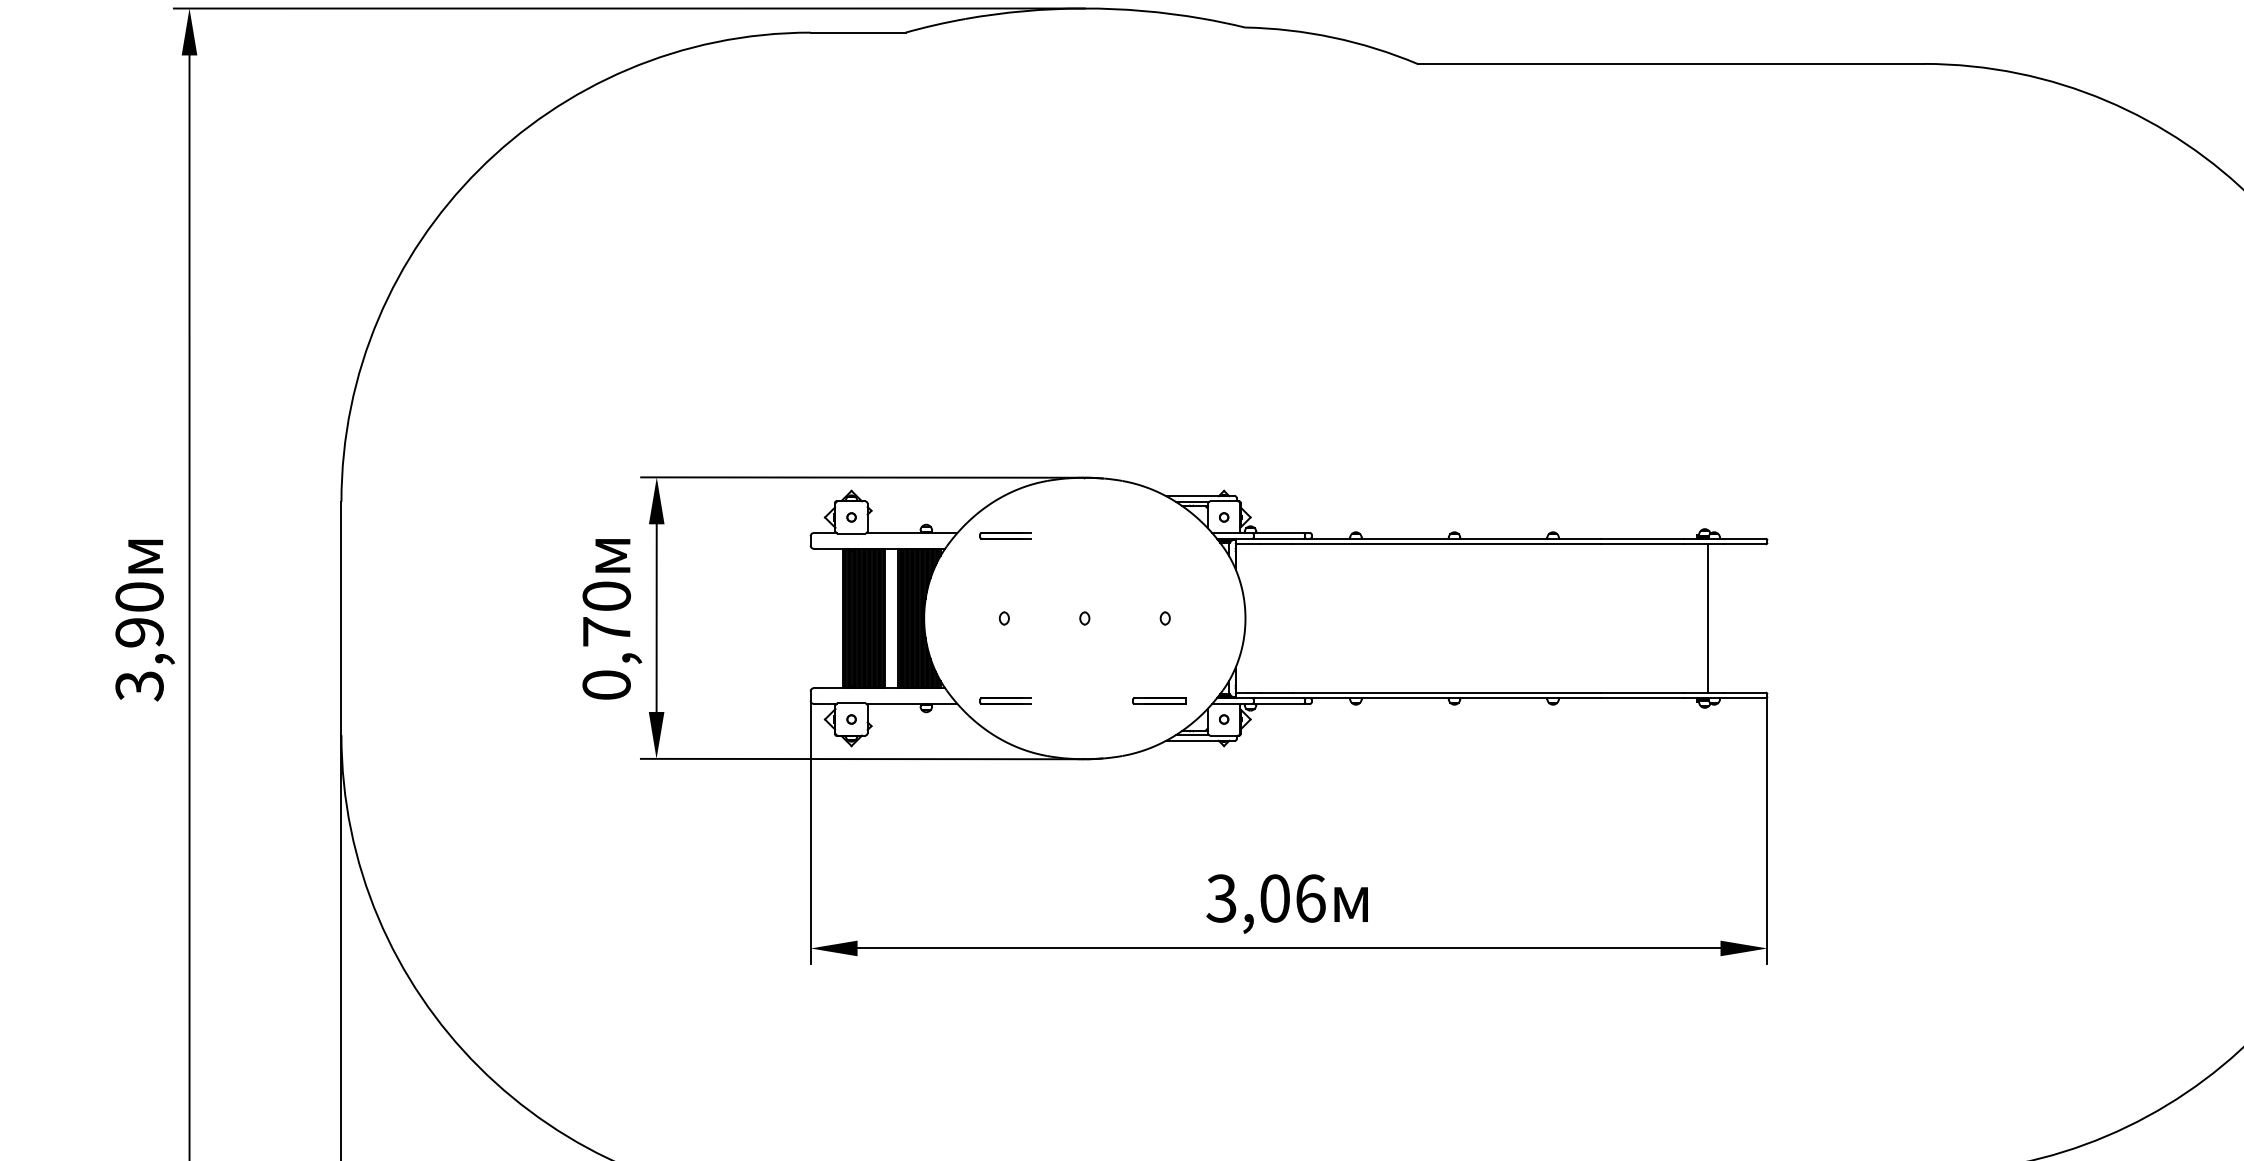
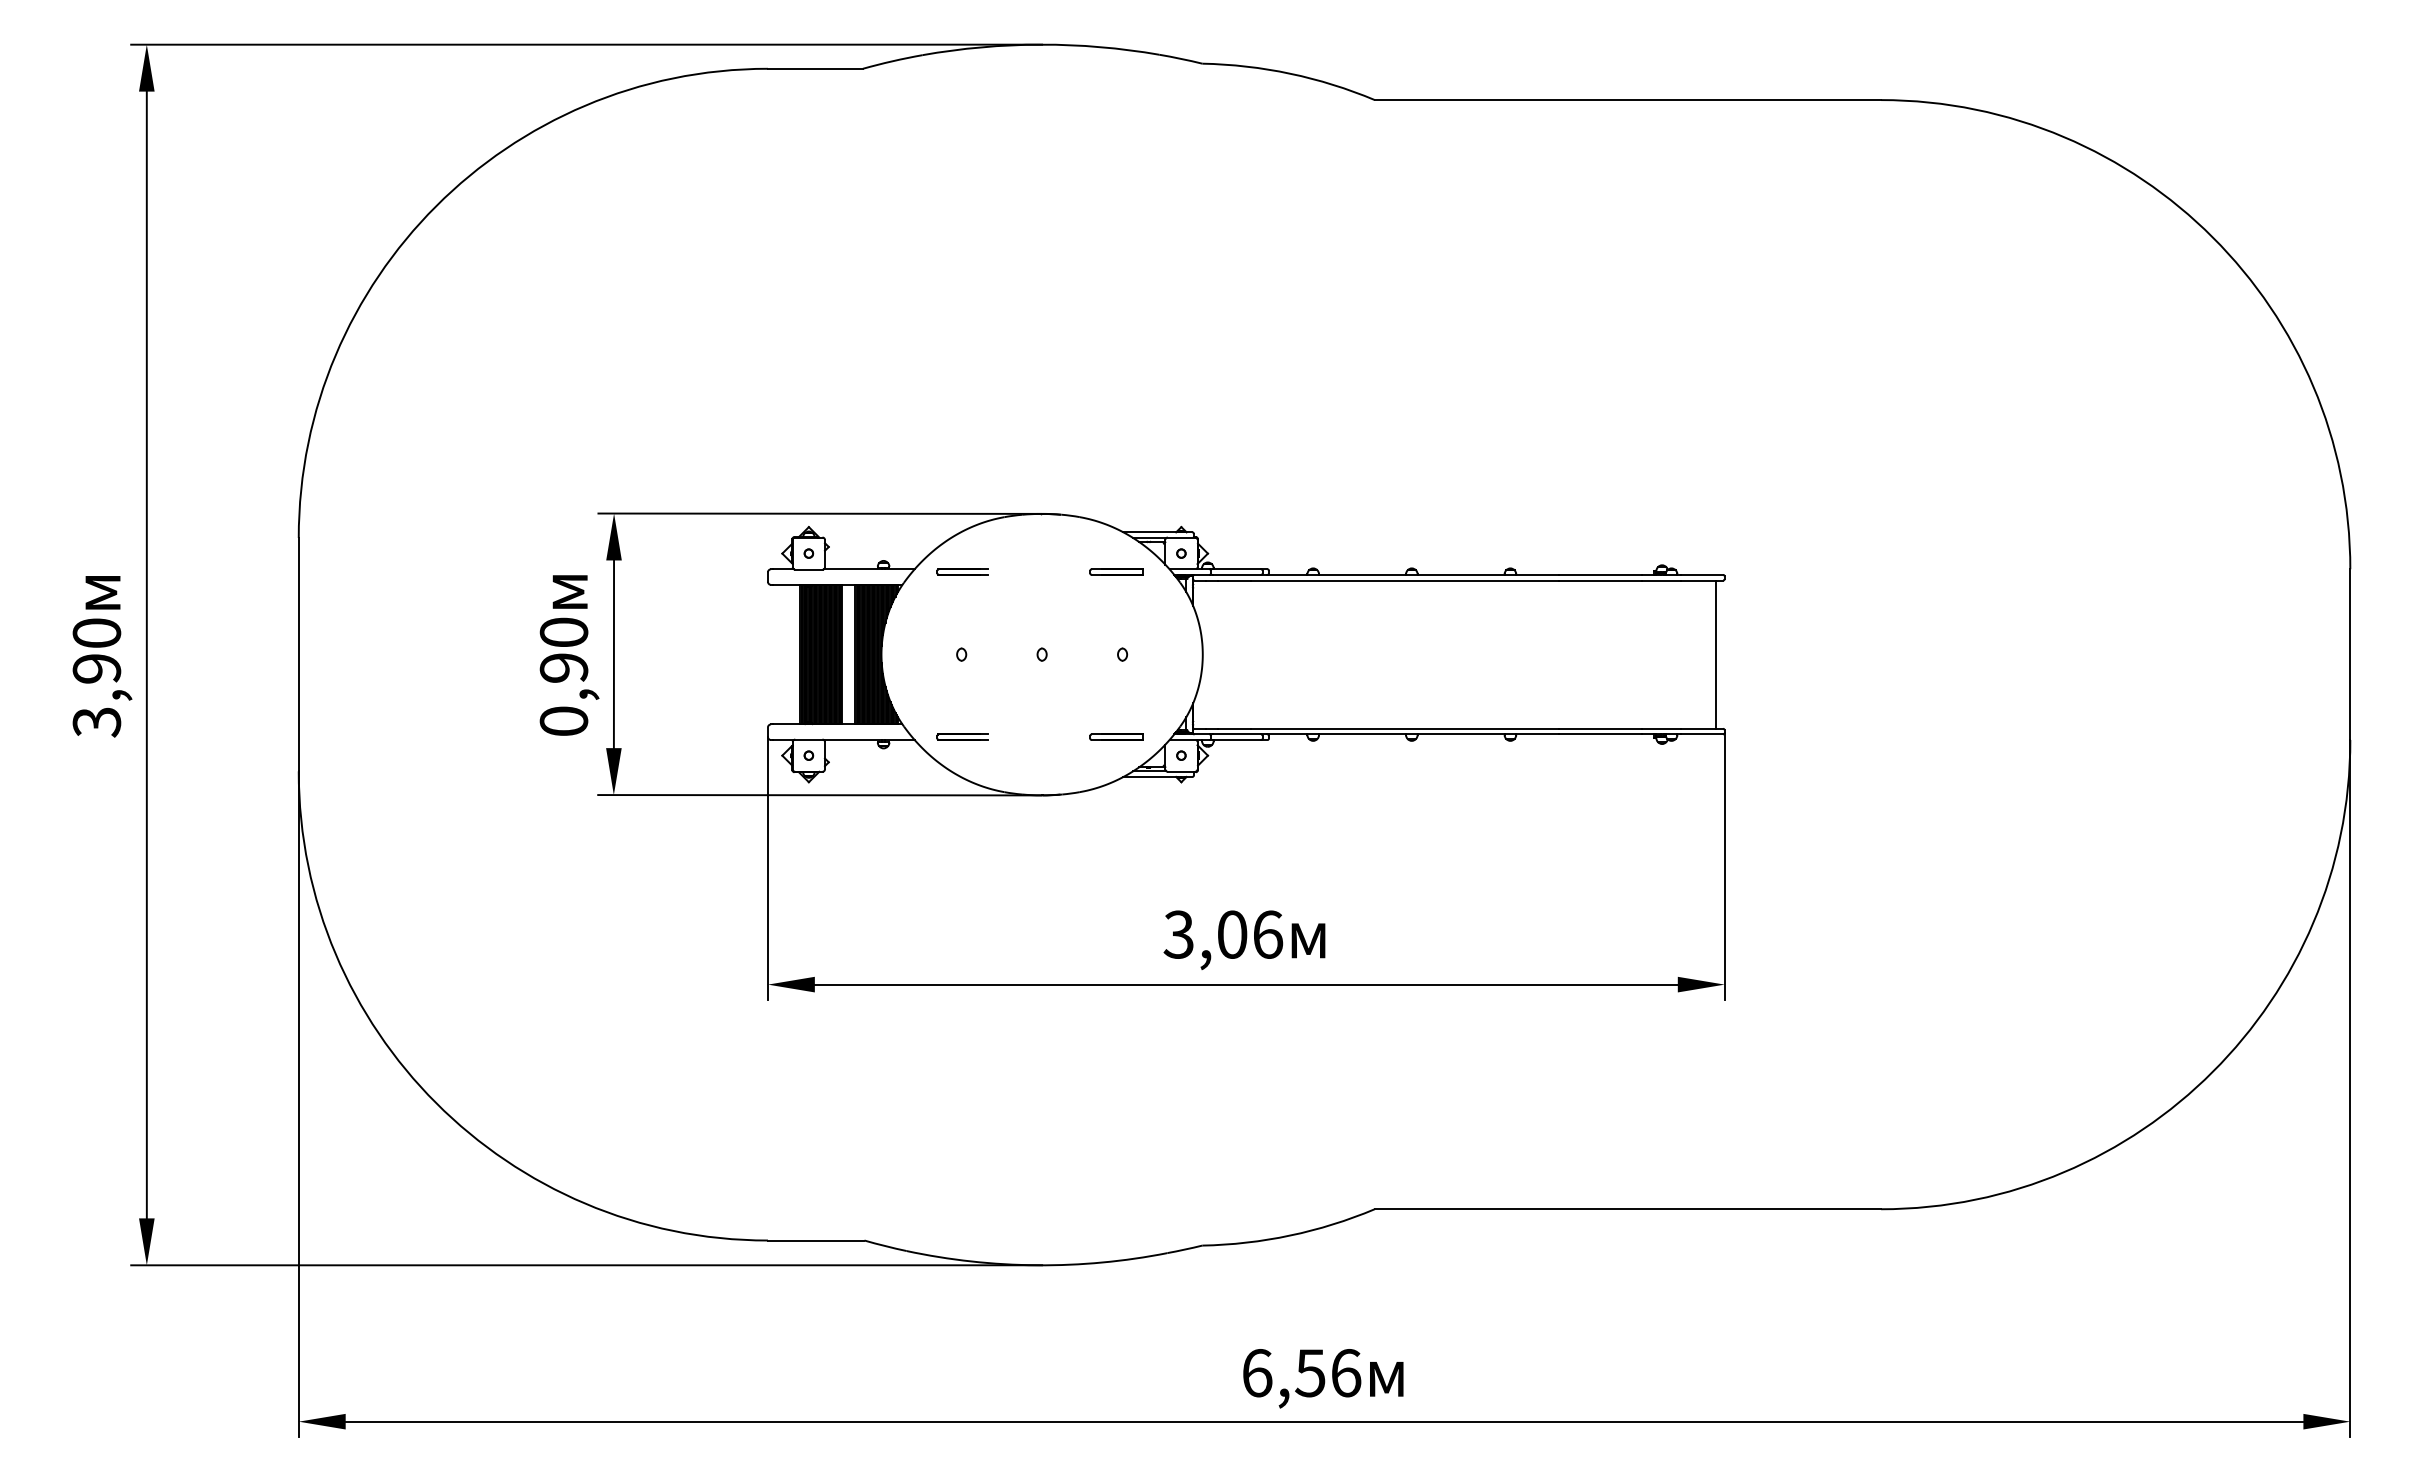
part: (1159, 535) -> (1116, 571), added
line: (1707, 618) -> (1715, 654), moved
text: (606, 631) -> (563, 667), 0,70 -> 0,90

